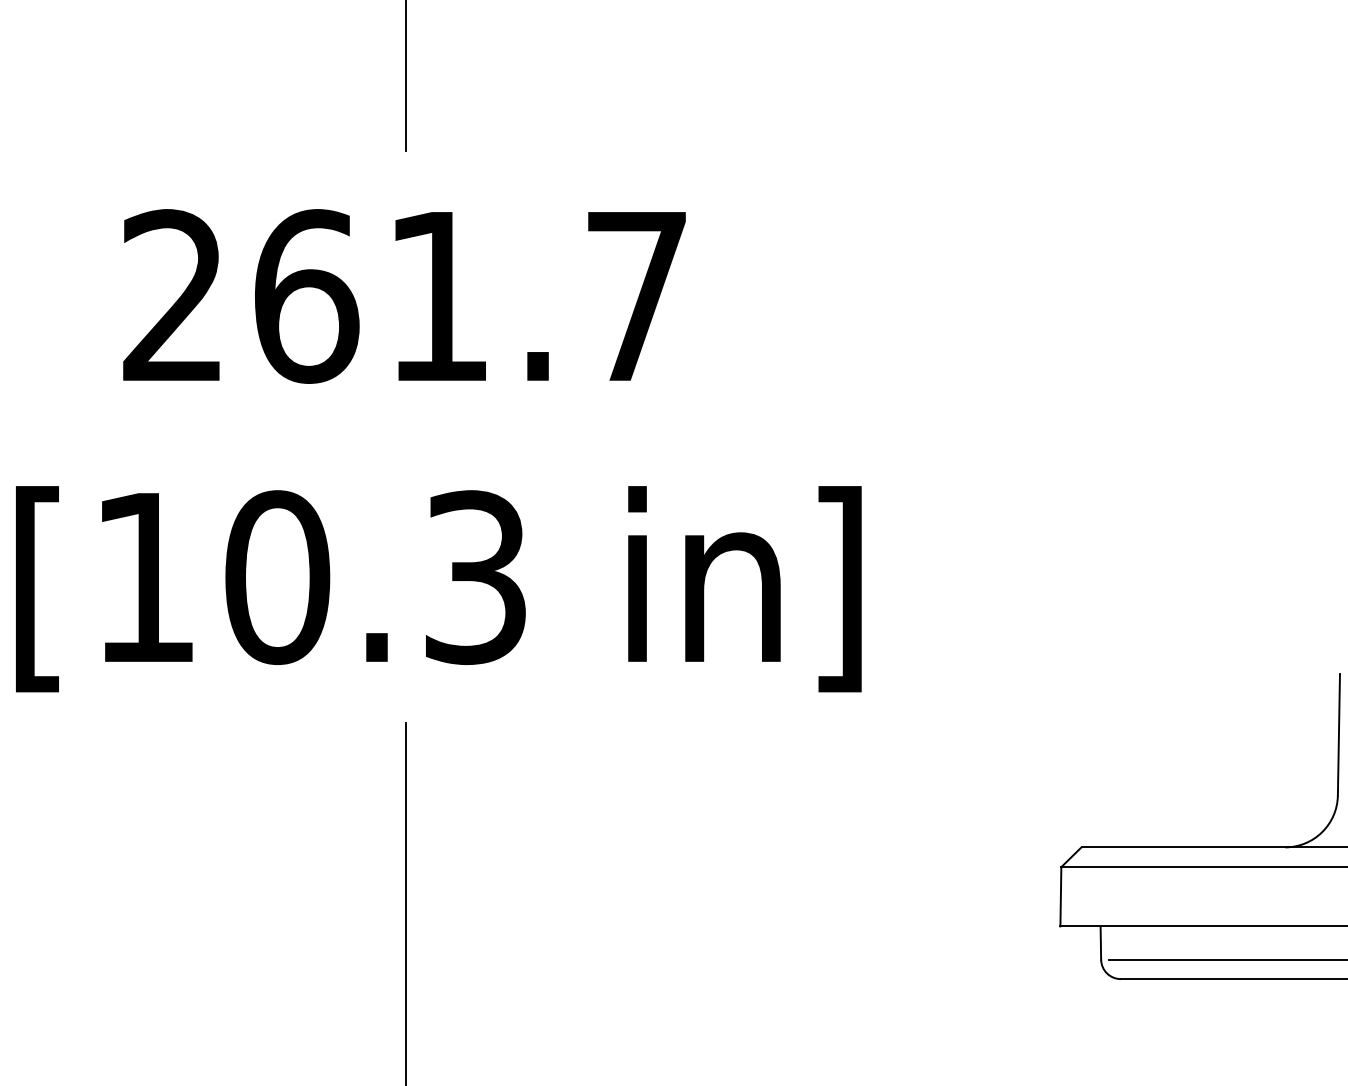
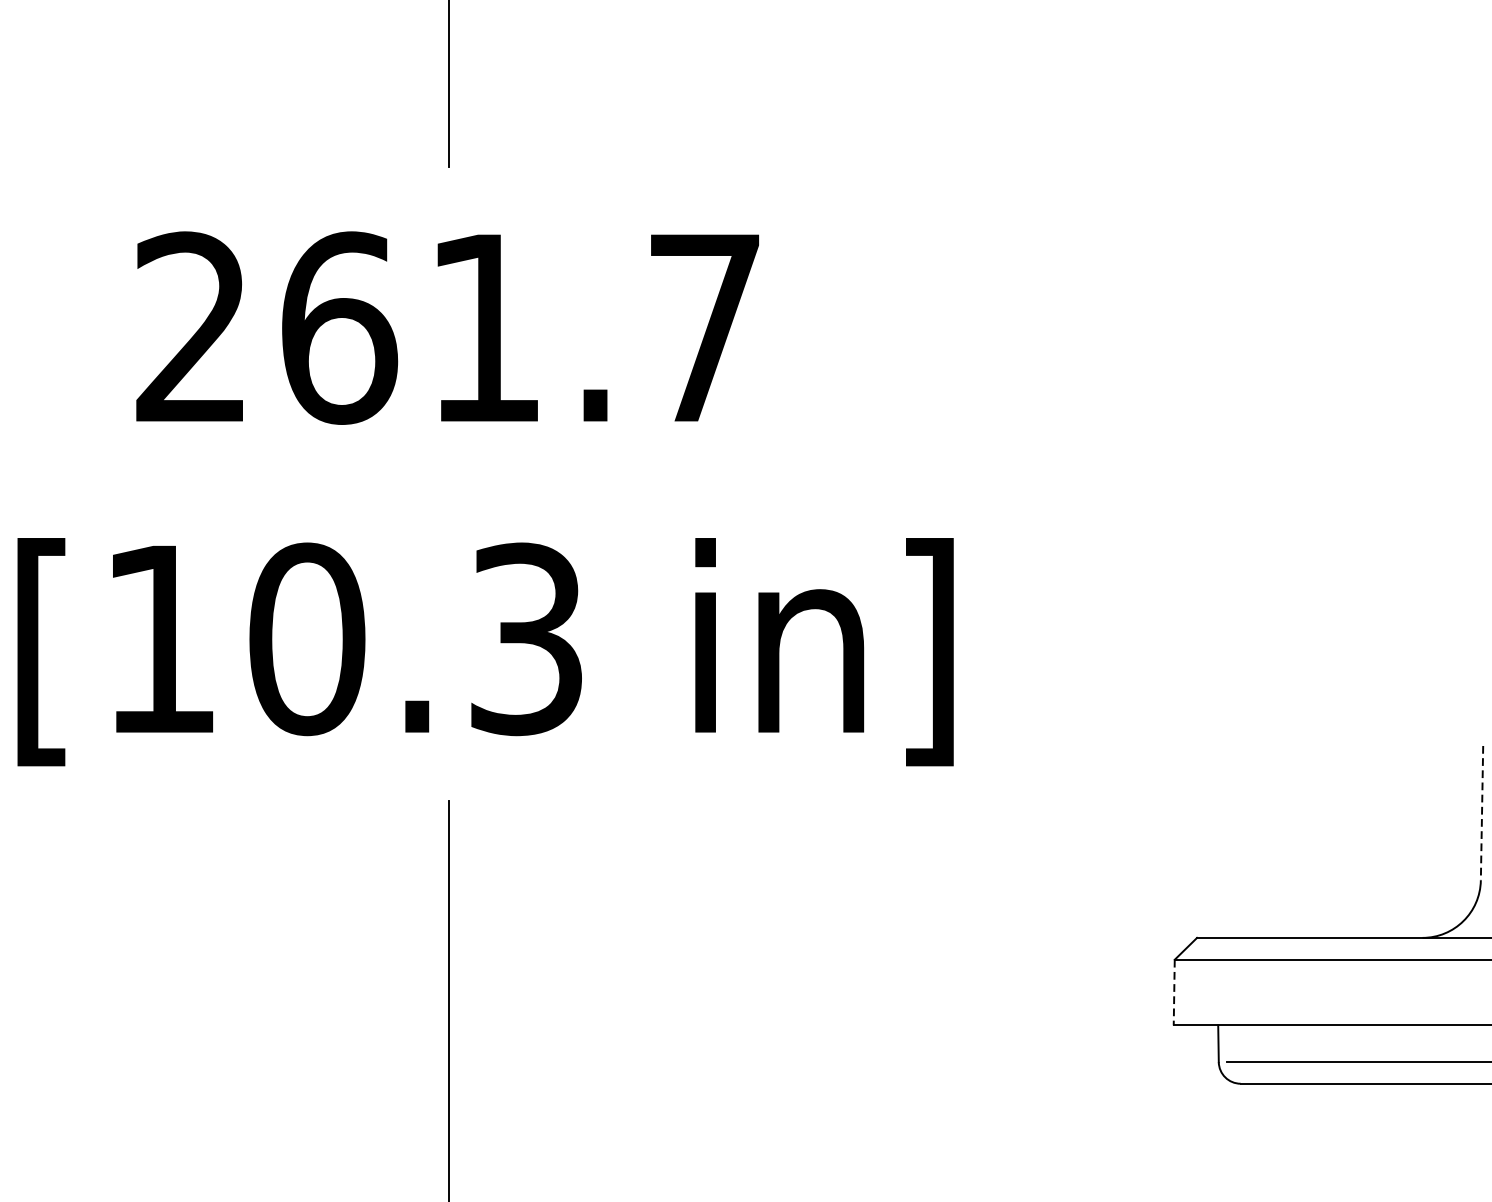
line: (1338, 734) -> (1481, 812), solid -> dashed
line: (1060, 896) -> (1173, 992), solid -> dashed

